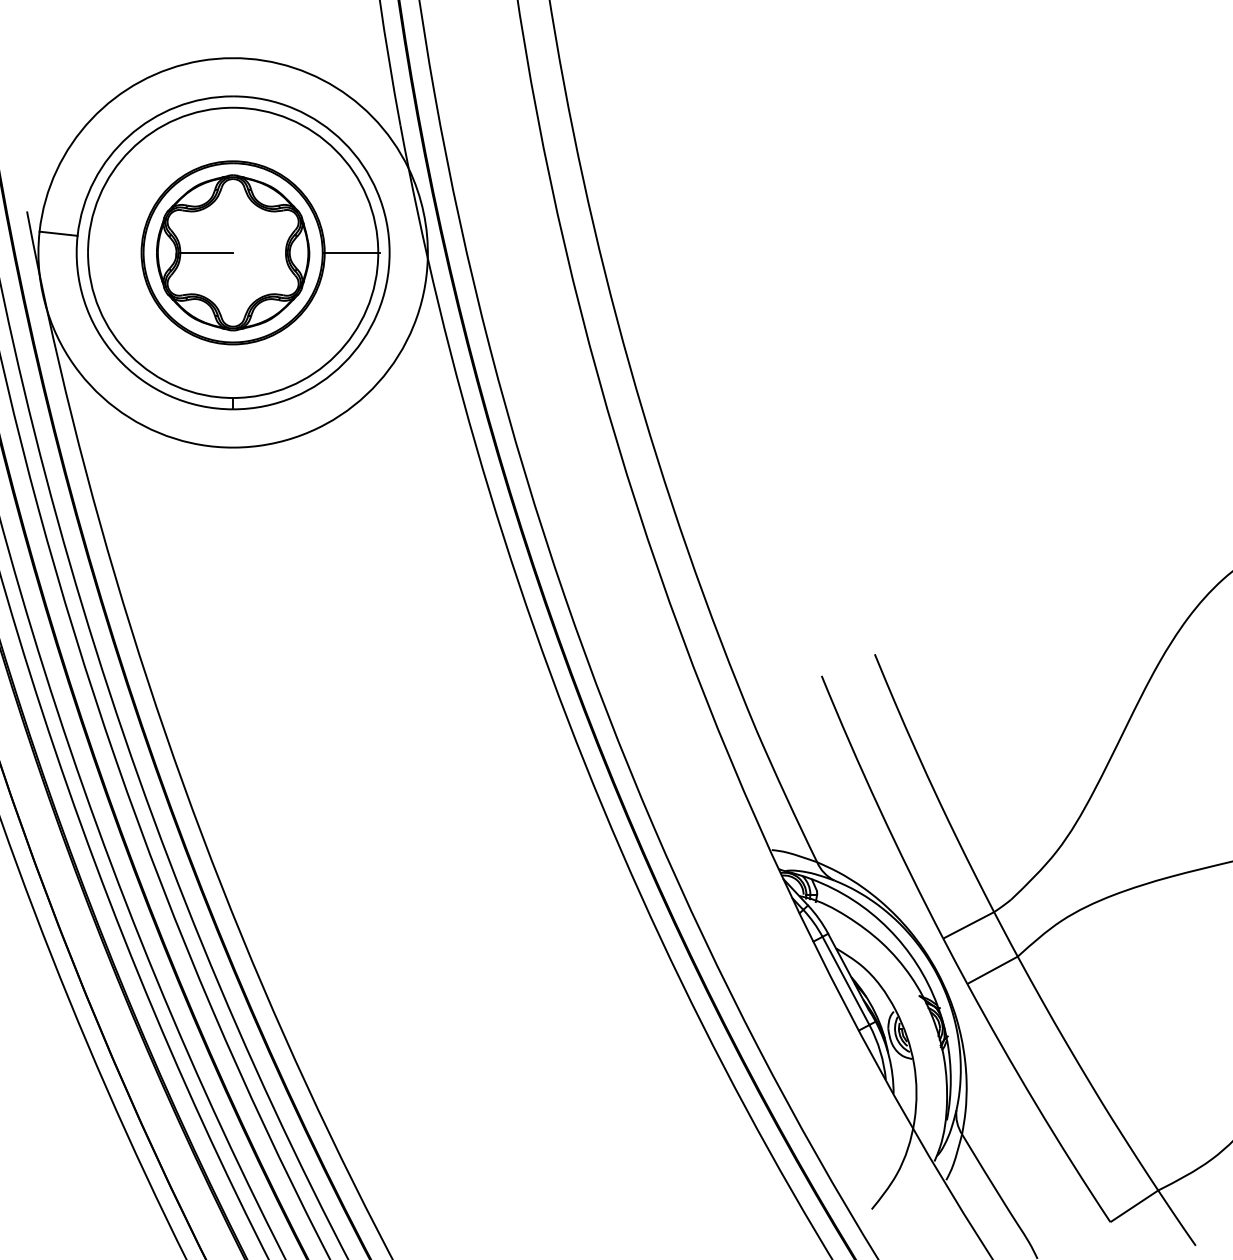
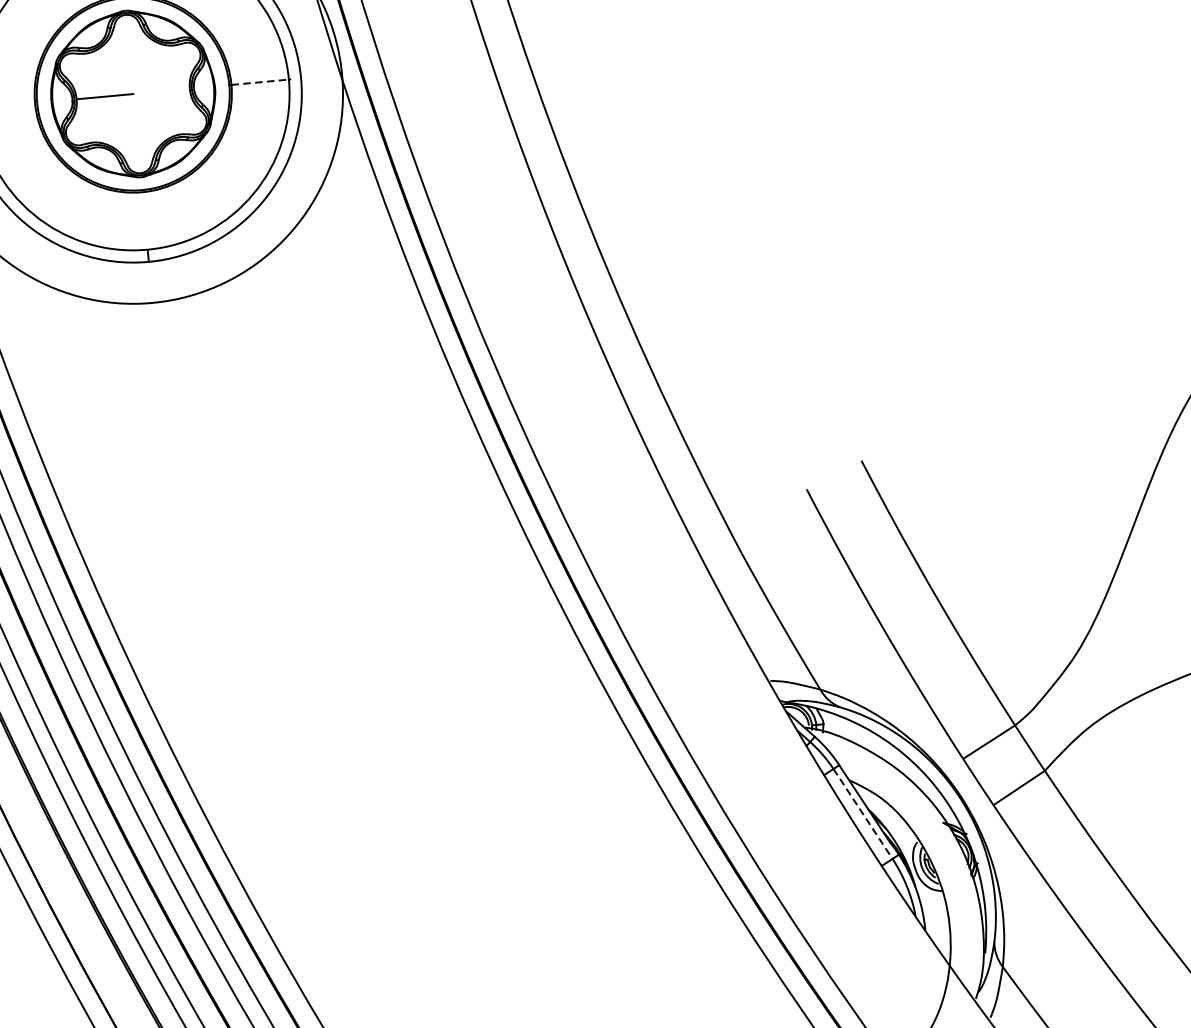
line: (351, 252) -> (260, 81), solid -> dashed
line: (846, 980) -> (863, 813), solid -> dashed

